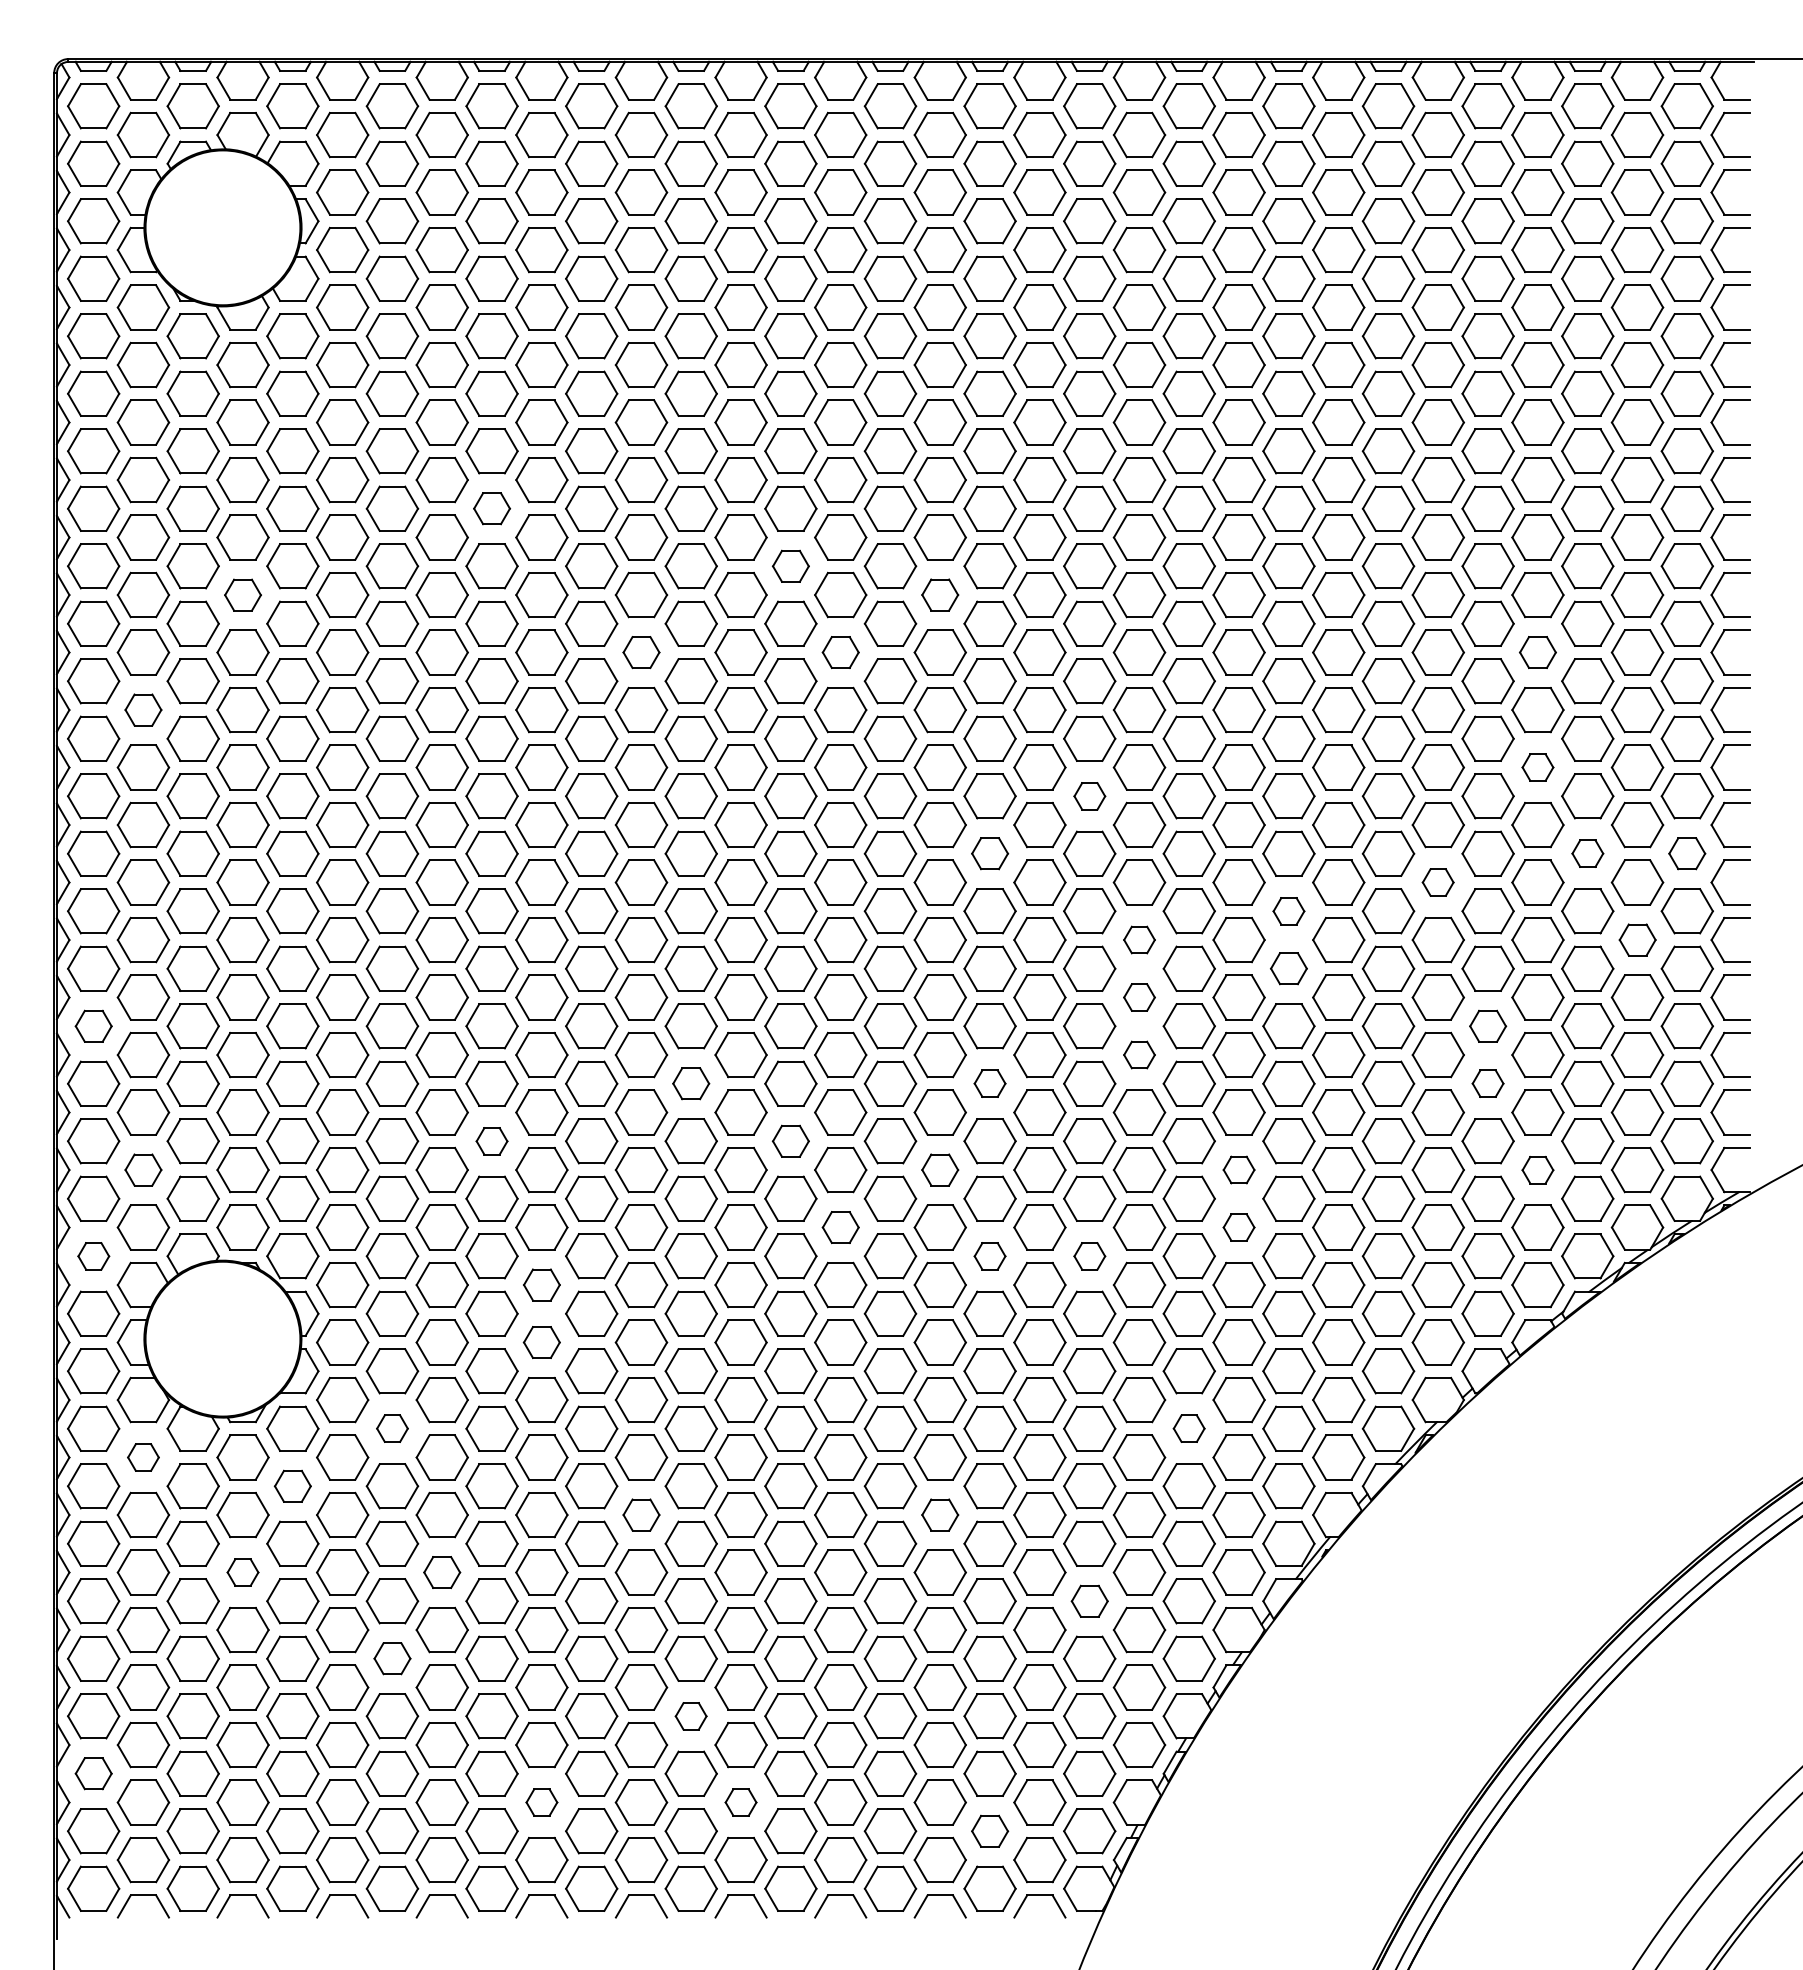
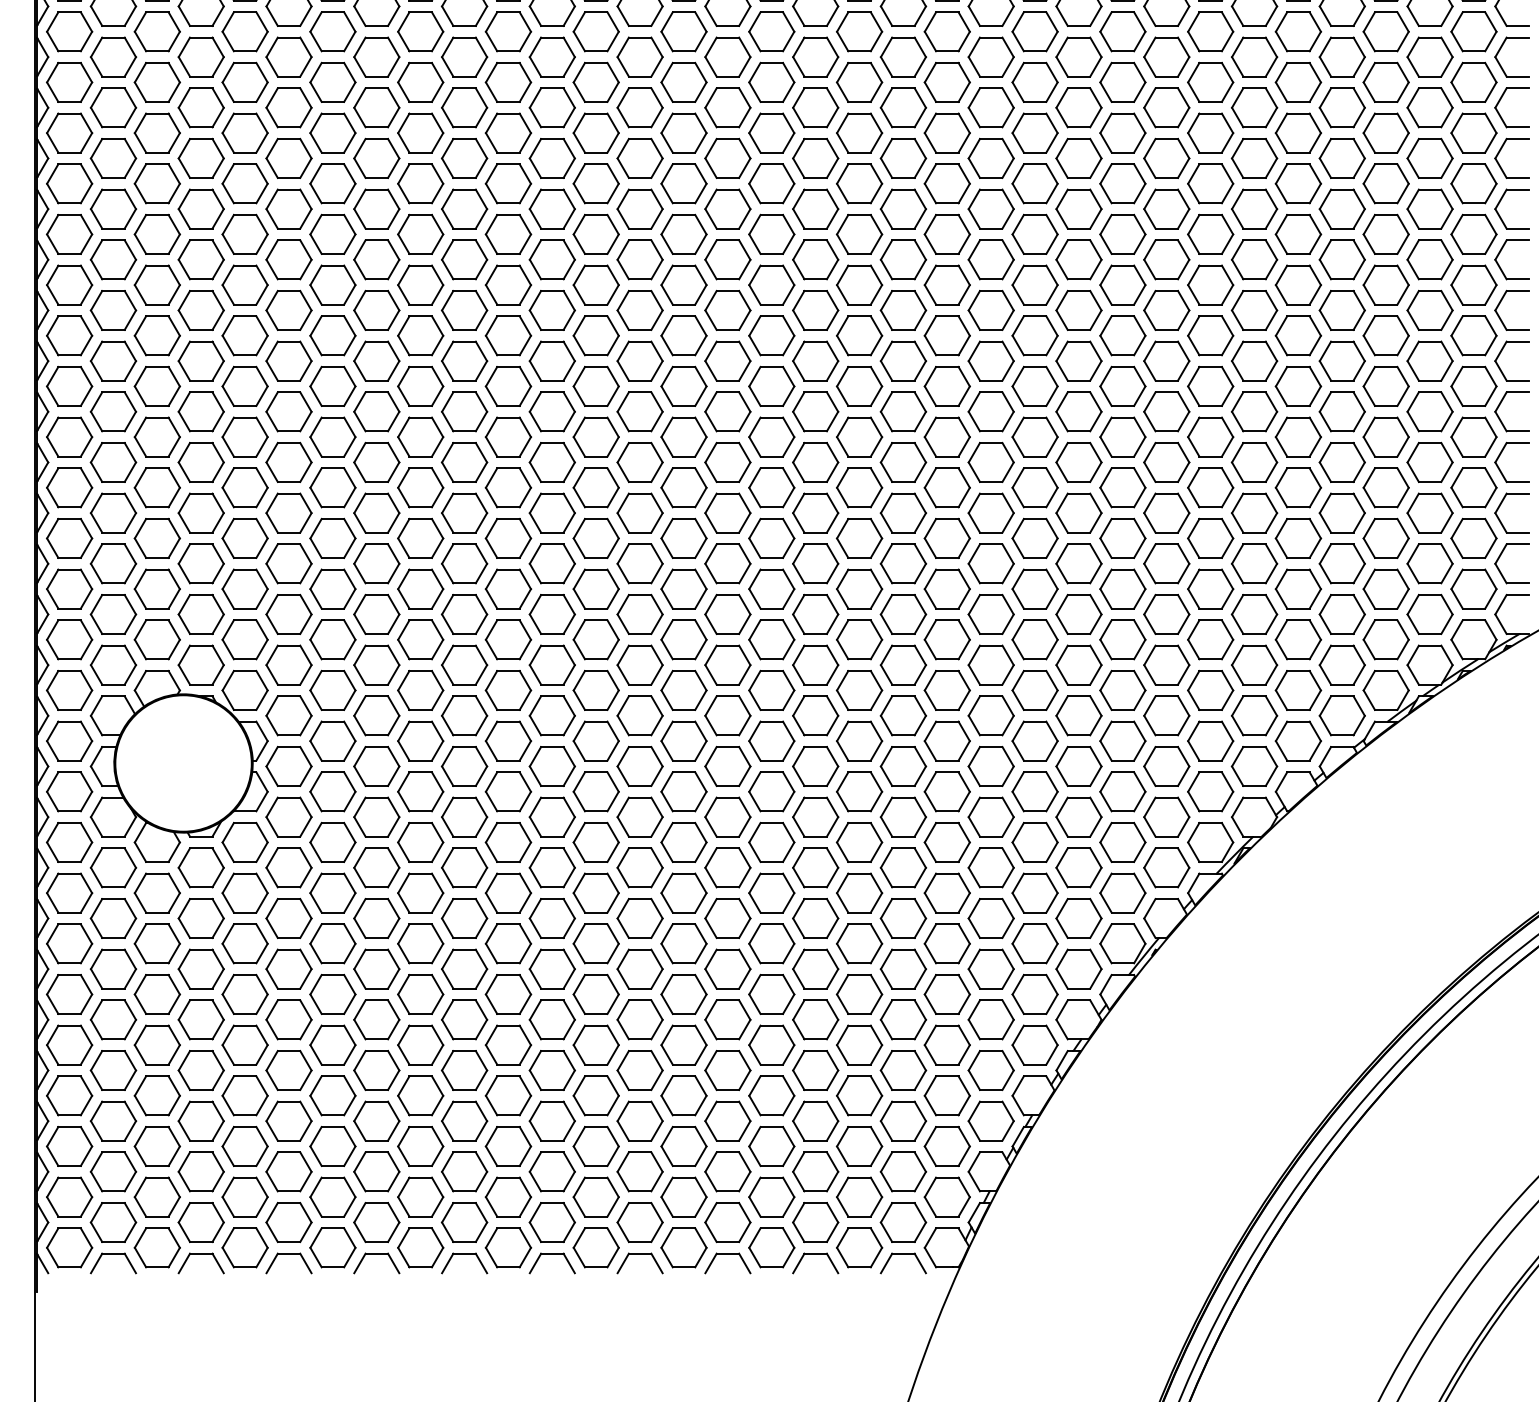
part: (491, 508) -> (420, 31), size x1.43
part: (790, 566) -> (683, 82), size x1.43
part: (939, 594) -> (814, 107), size x1.43
part: (242, 595) -> (200, 108), size x1.43
part: (641, 652) -> (552, 158), size x1.43
part: (840, 652) -> (727, 158), size x1.43
part: (1537, 652) -> (1341, 158), size x1.43
part: (143, 709) -> (113, 208), size x1.43
part: (1537, 767) -> (1341, 259), size x1.67
part: (1089, 796) -> (947, 285), size x1.67
part: (989, 853) -> (859, 335), size x1.43
part: (1587, 853) -> (1385, 335), size x1.67
part: (1686, 853) -> (1473, 335), size x1.43
part: (1437, 882) -> (1253, 361), size x1.67
part: (1288, 911) -> (1122, 386), size x1.67
part: (1139, 939) -> (991, 411), size x1.67
part: (1637, 939) -> (1430, 411), size x1.43
part: (1288, 968) -> (1122, 436), size x1.43
part: (1139, 997) -> (991, 462), size x1.67
part: (93, 1026) -> (69, 487), size x1.43
part: (1487, 1026) -> (1297, 487), size x1.43
part: (1139, 1054) -> (991, 512), size x1.67
part: (690, 1083) -> (595, 538), size x1.43
part: (989, 1083) -> (859, 538), size x1.67
part: (1487, 1083) -> (1297, 538), size x1.67
part: (491, 1141) -> (420, 589), size x1.67
part: (790, 1141) -> (683, 589), size x1.43
part: (143, 1169) -> (113, 613), size x1.43
part: (939, 1169) -> (814, 613), size x1.43
part: (1238, 1169) -> (1078, 613), size x1.67
part: (1537, 1170) -> (1341, 614), size x1.67
part: (840, 1227) -> (727, 665), size x1.43
part: (1238, 1227) -> (1078, 665), size x1.67
part: (93, 1256) -> (69, 690), size x1.67
part: (989, 1256) -> (859, 690), size x1.67
part: (1089, 1256) -> (947, 690), size x1.67
part: (541, 1284) -> (464, 715), size x1.43
part: (541, 1342) -> (464, 766), size x1.43
part: (392, 1428) -> (332, 842), size x1.67
part: (1188, 1428) -> (1034, 842), size x1.67
part: (143, 1457) -> (113, 867), size x1.67
part: (292, 1486) -> (244, 893), size x1.43
part: (641, 1514) -> (552, 918), size x1.43
part: (939, 1514) -> (814, 918), size x1.43
part: (242, 1572) -> (200, 969), size x1.67
part: (441, 1572) -> (376, 969), size x1.43
part: (1089, 1601) -> (947, 994), size x1.43
part: (392, 1658) -> (332, 1044), size x1.43
part: (690, 1716) -> (595, 1096), size x1.67
part: (93, 1773) -> (69, 1146), size x1.43
part: (541, 1802) -> (464, 1171), size x1.67
part: (740, 1802) -> (639, 1171), size x1.67
part: (989, 1831) -> (859, 1197), size x1.43

